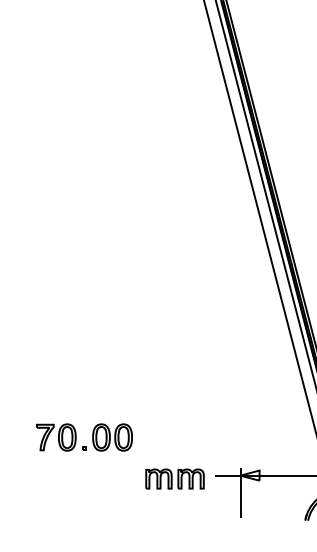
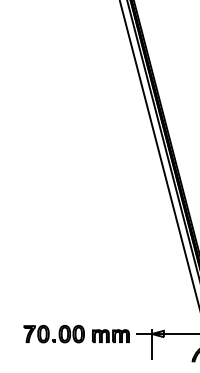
part: (83, 438) -> (53, 334), moved

